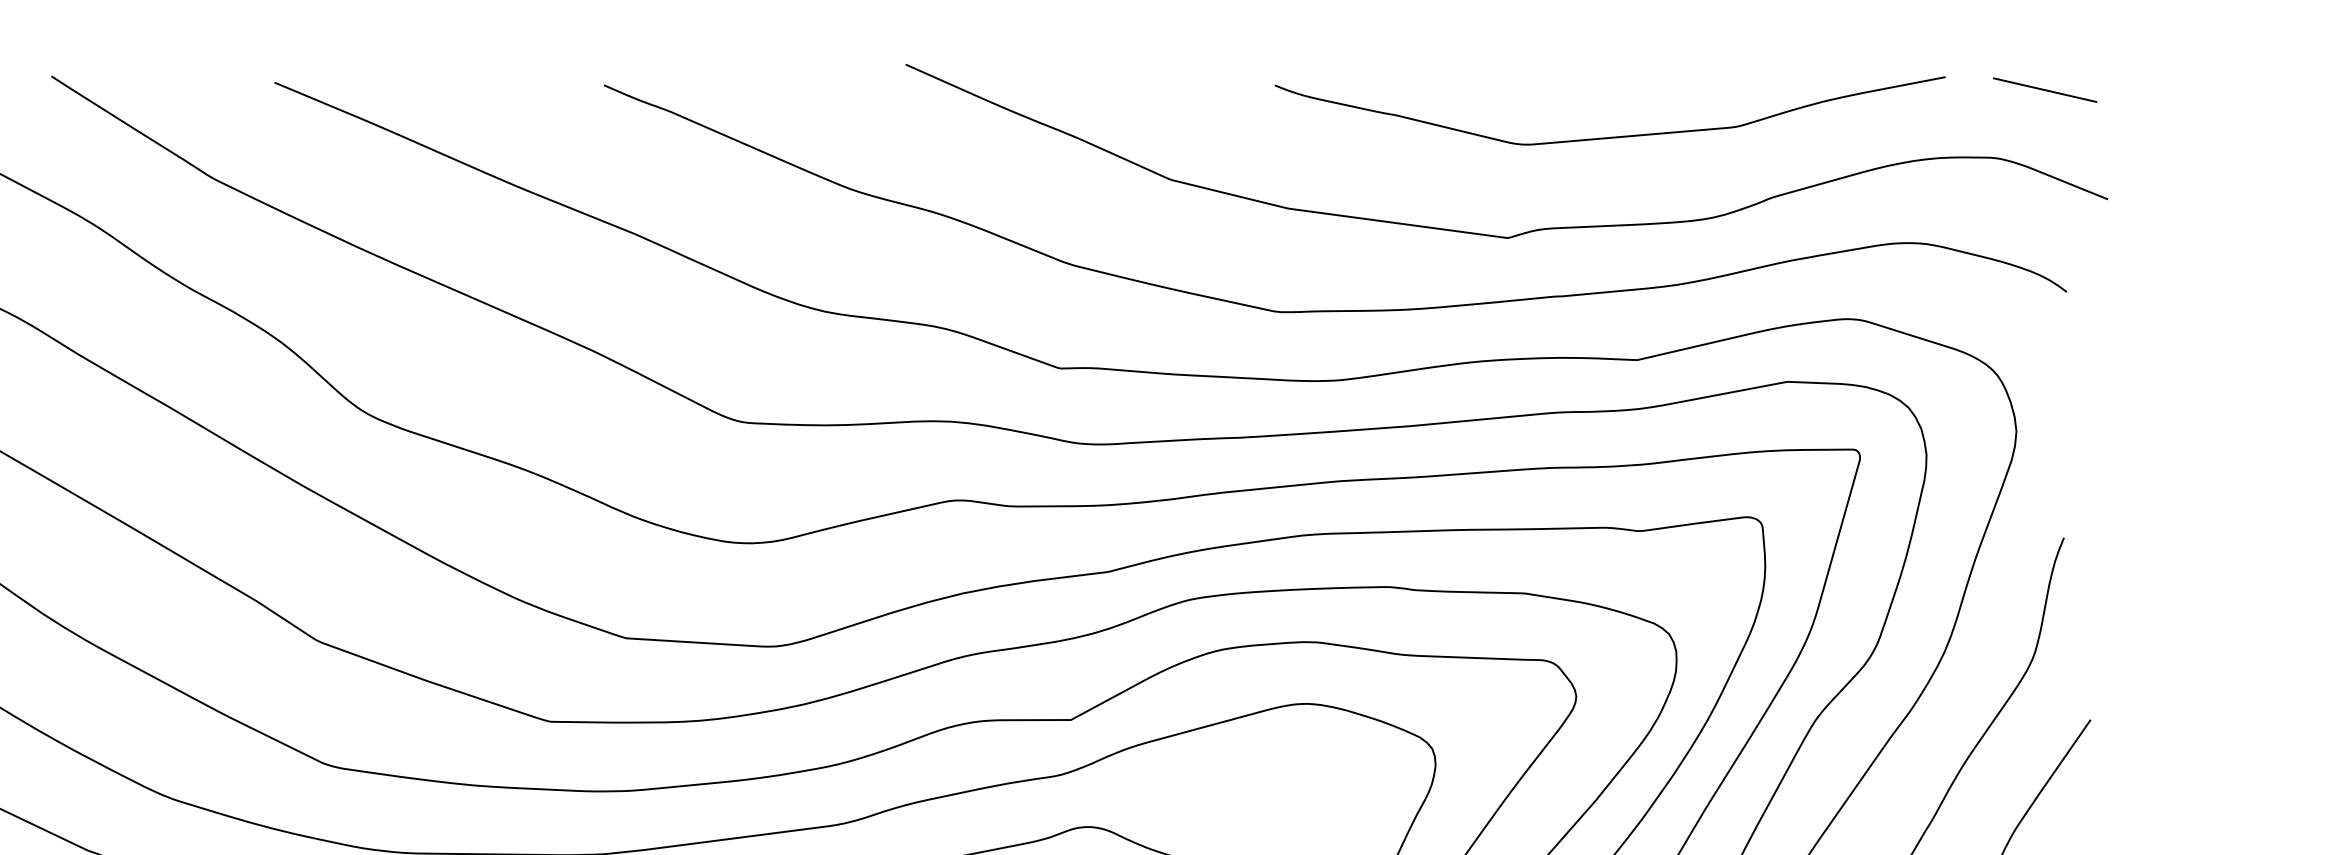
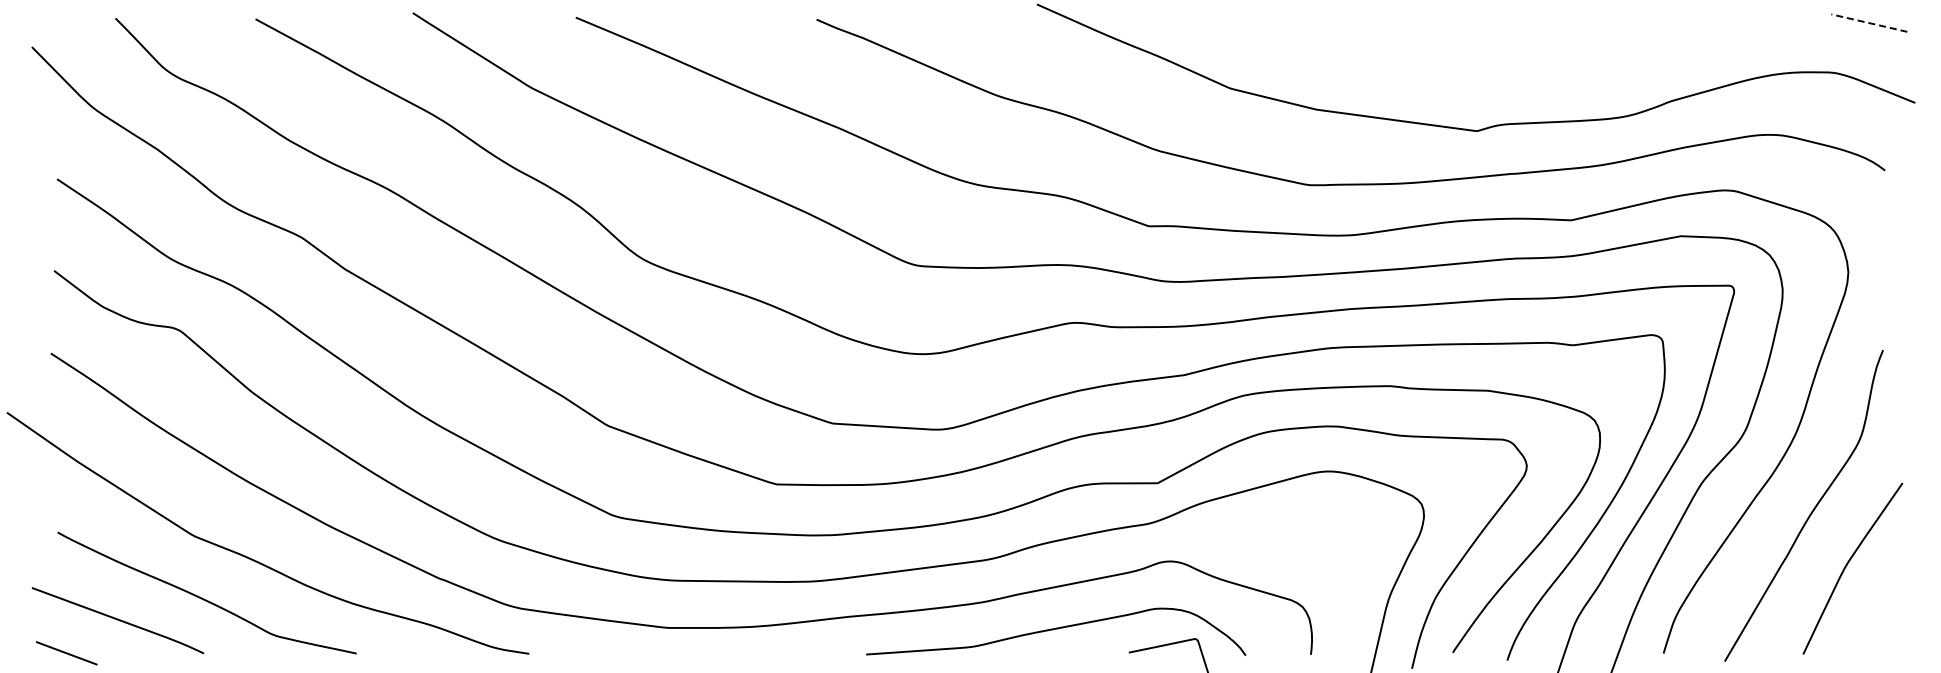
line: (2043, 90) -> (1868, 23), solid -> dashed
curve: (1612, 135) -> (1553, 56), removed

